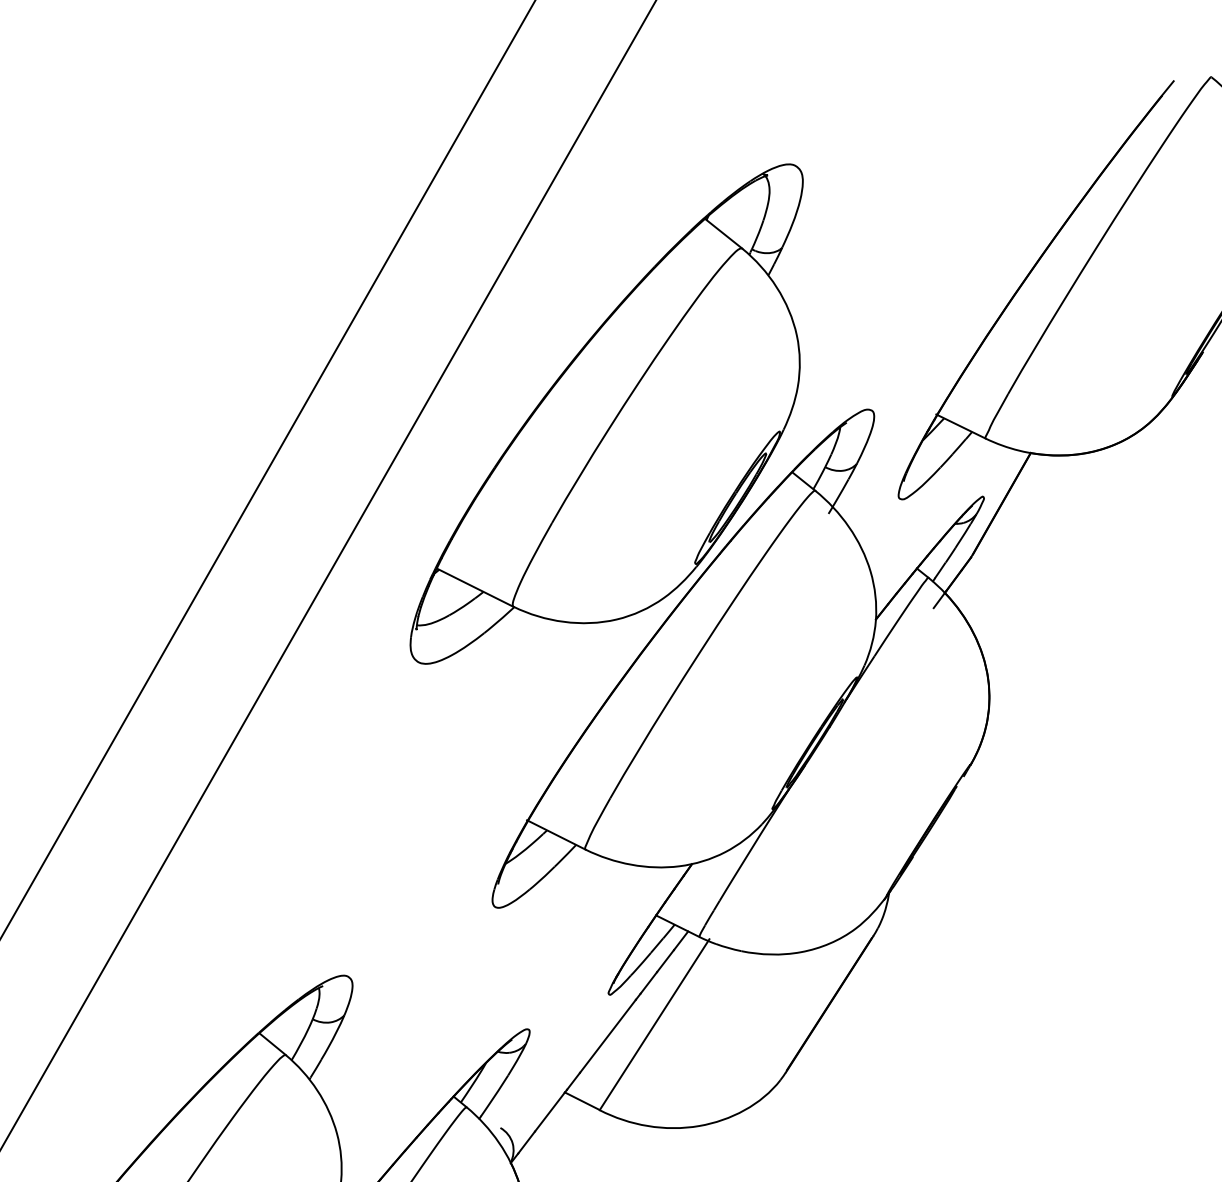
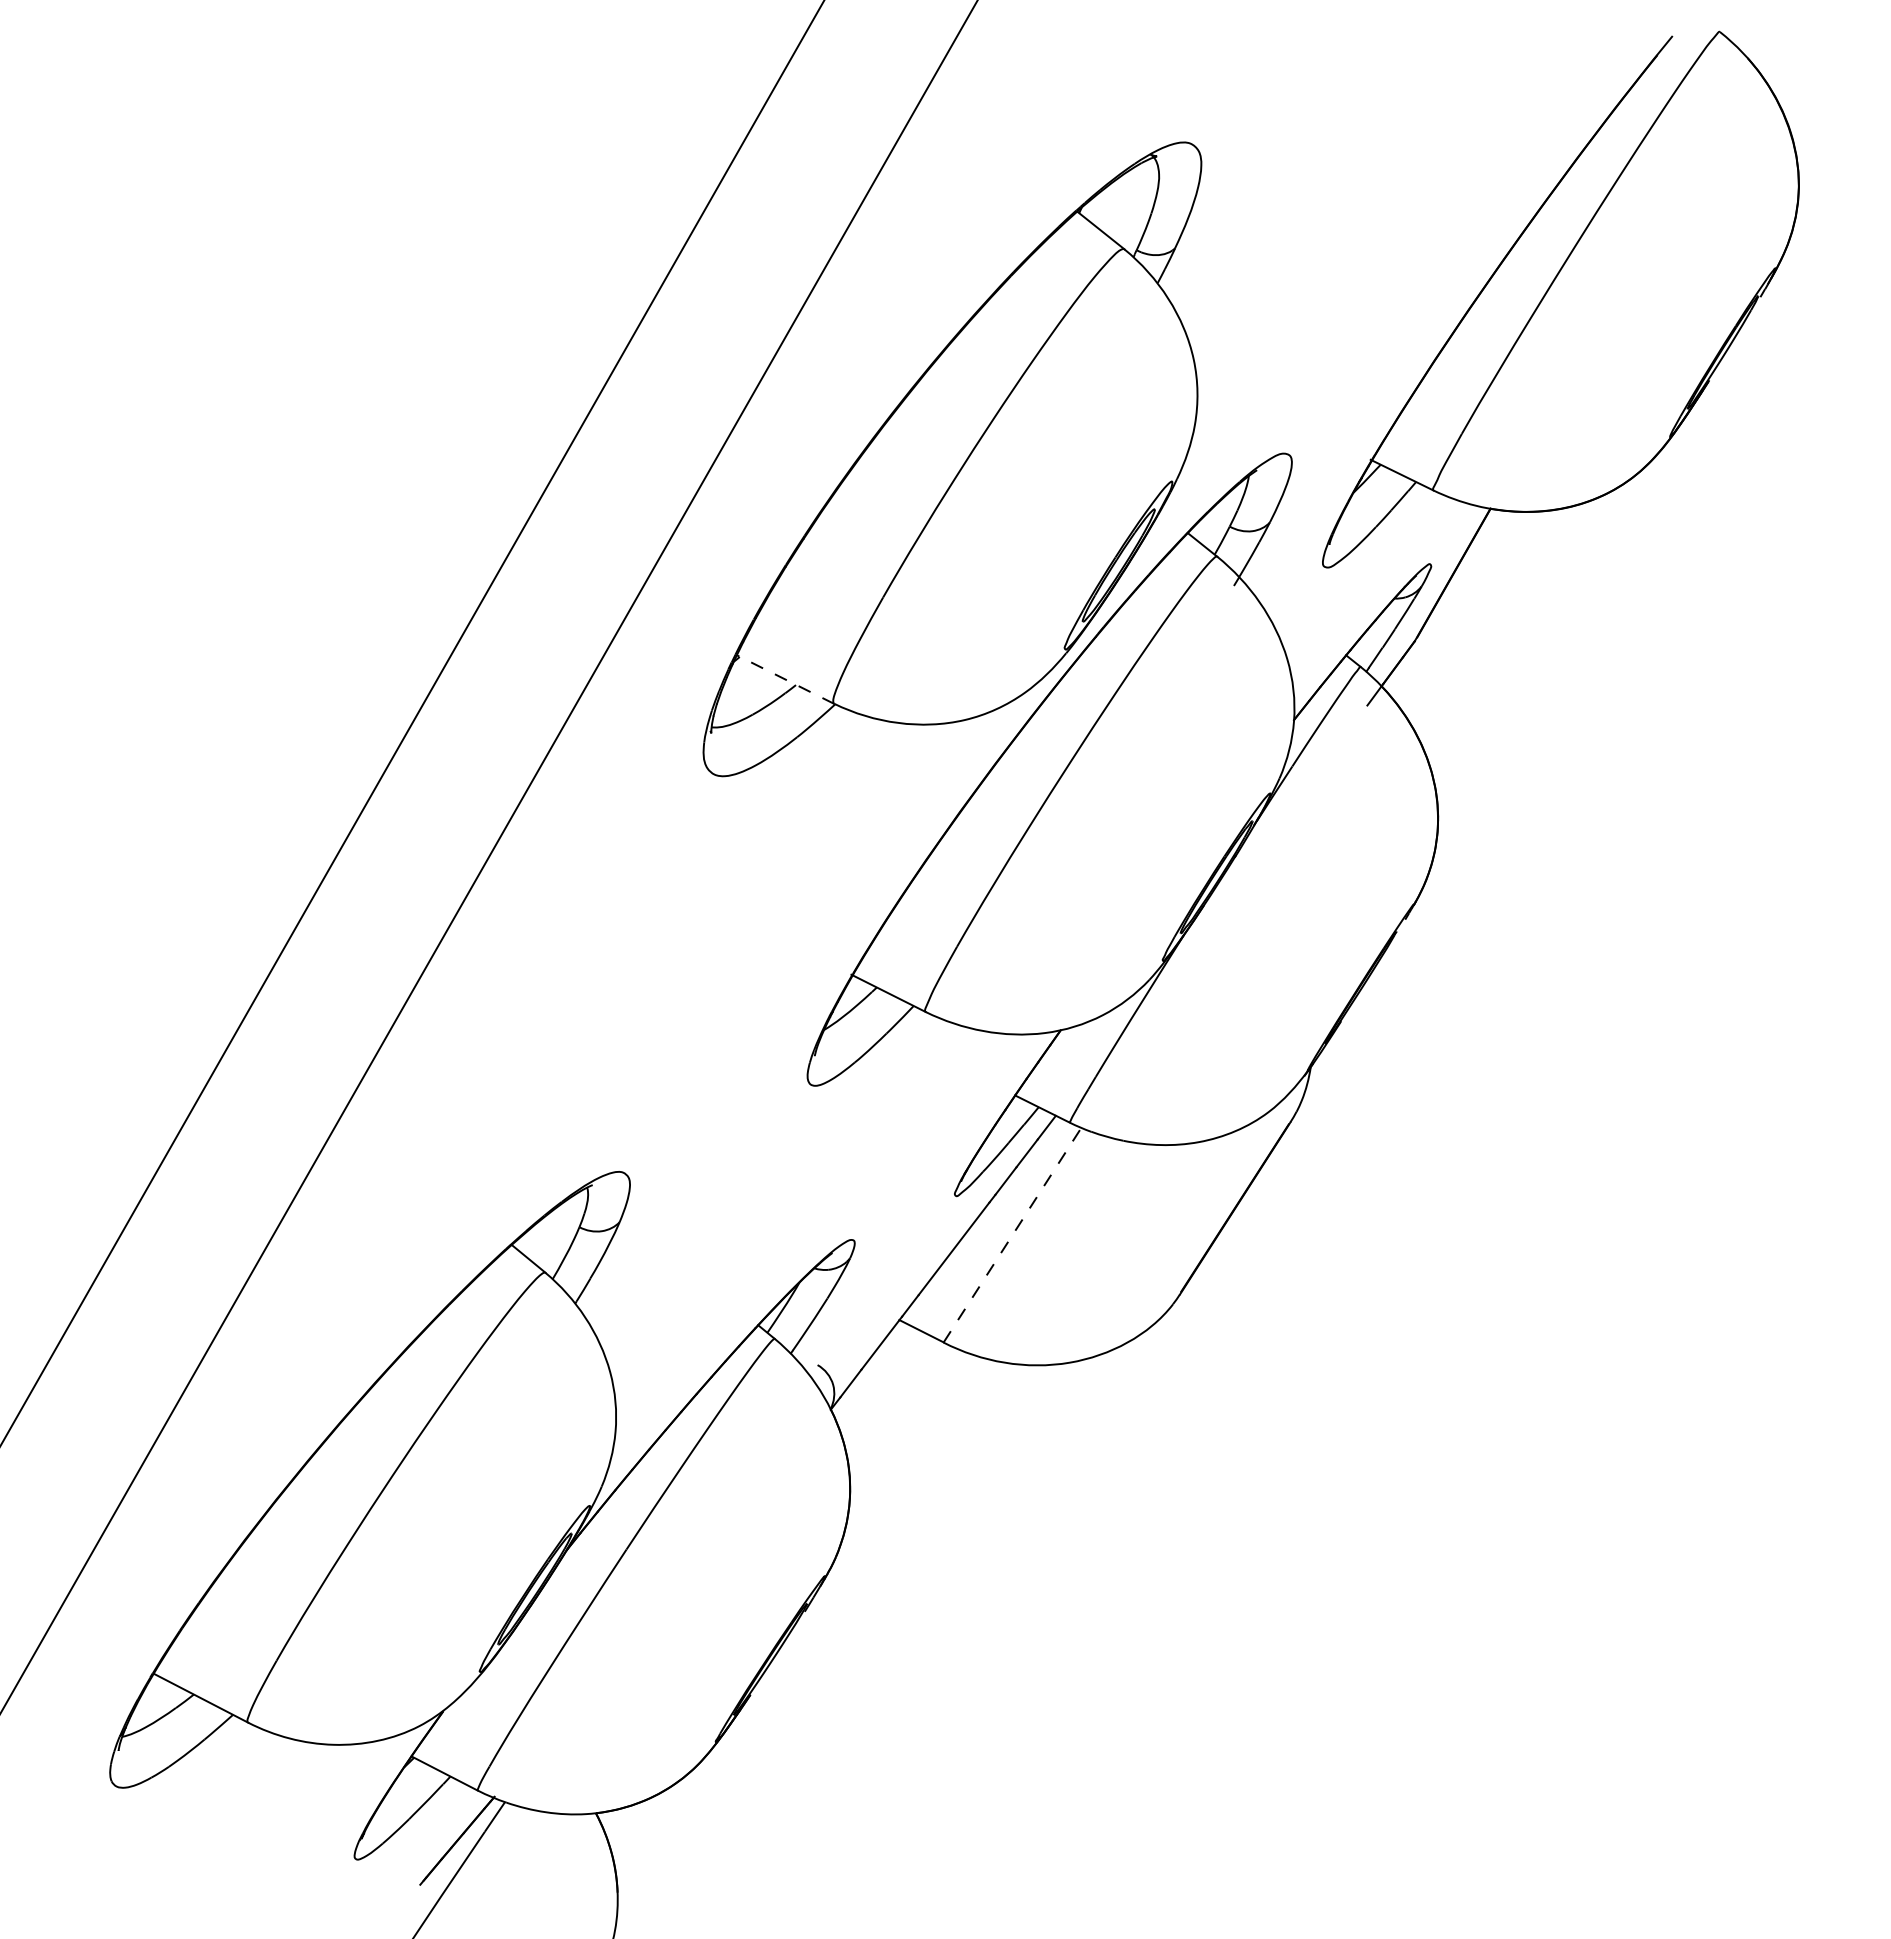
line: (475, 587) -> (785, 679), solid -> dashed
line: (654, 1025) -> (1013, 1234), solid -> dashed

